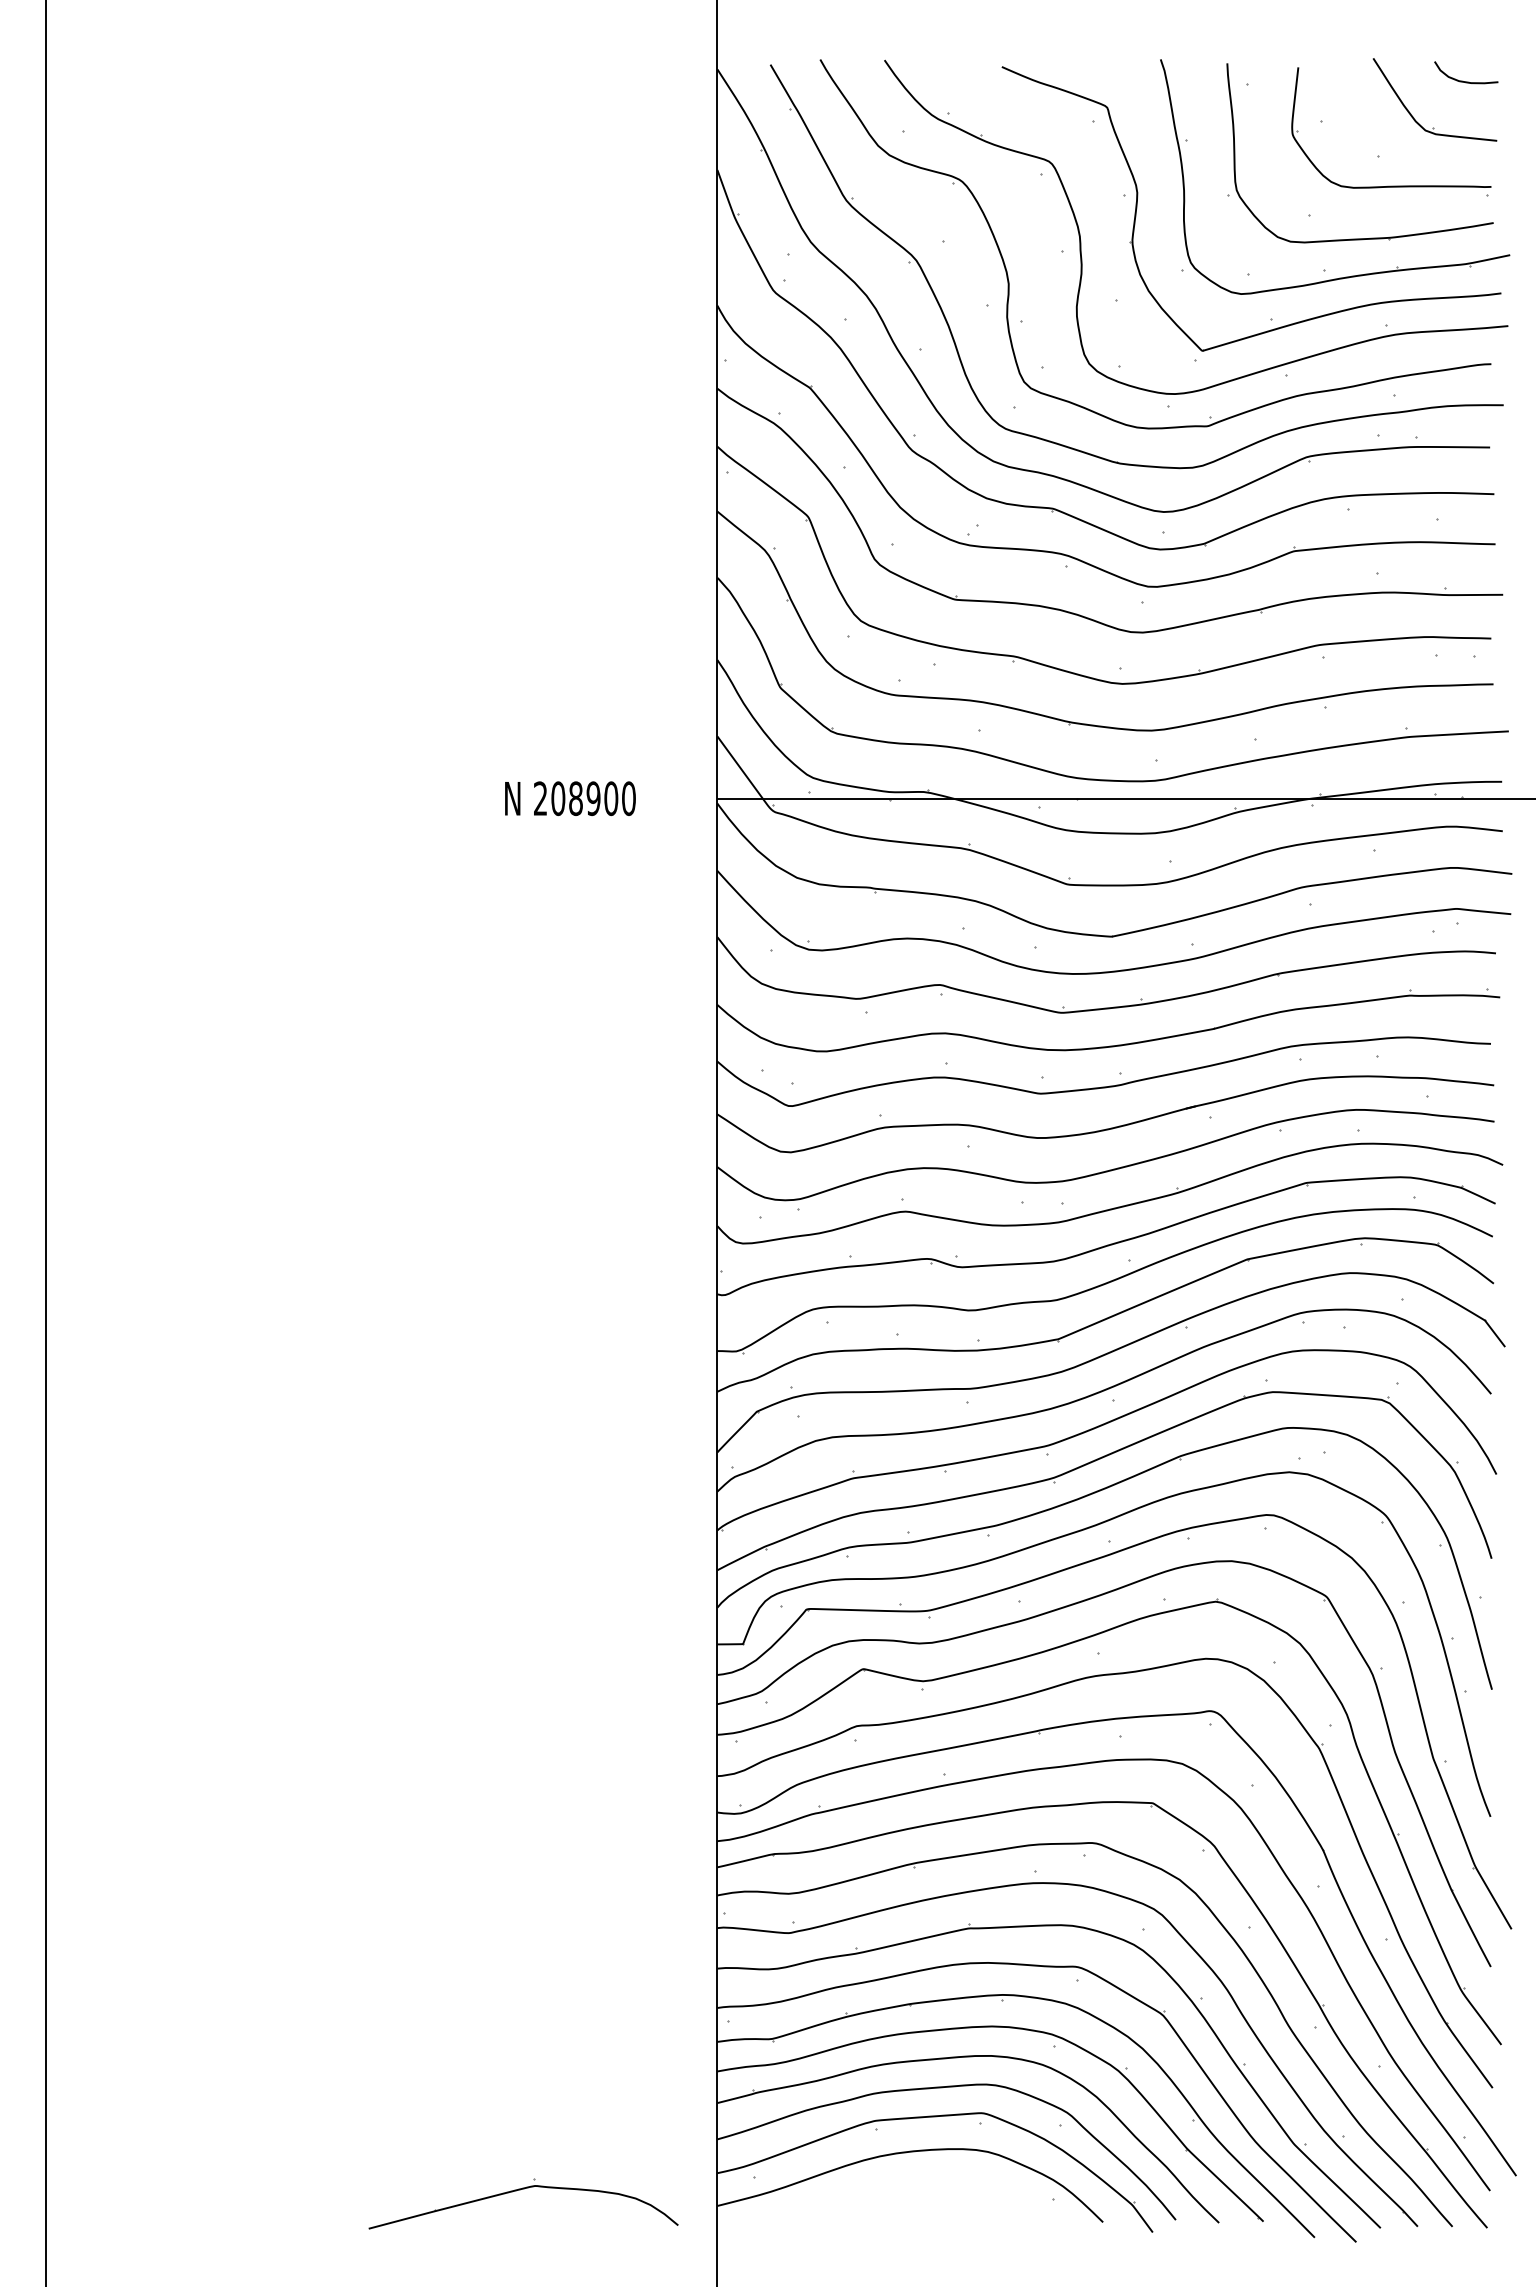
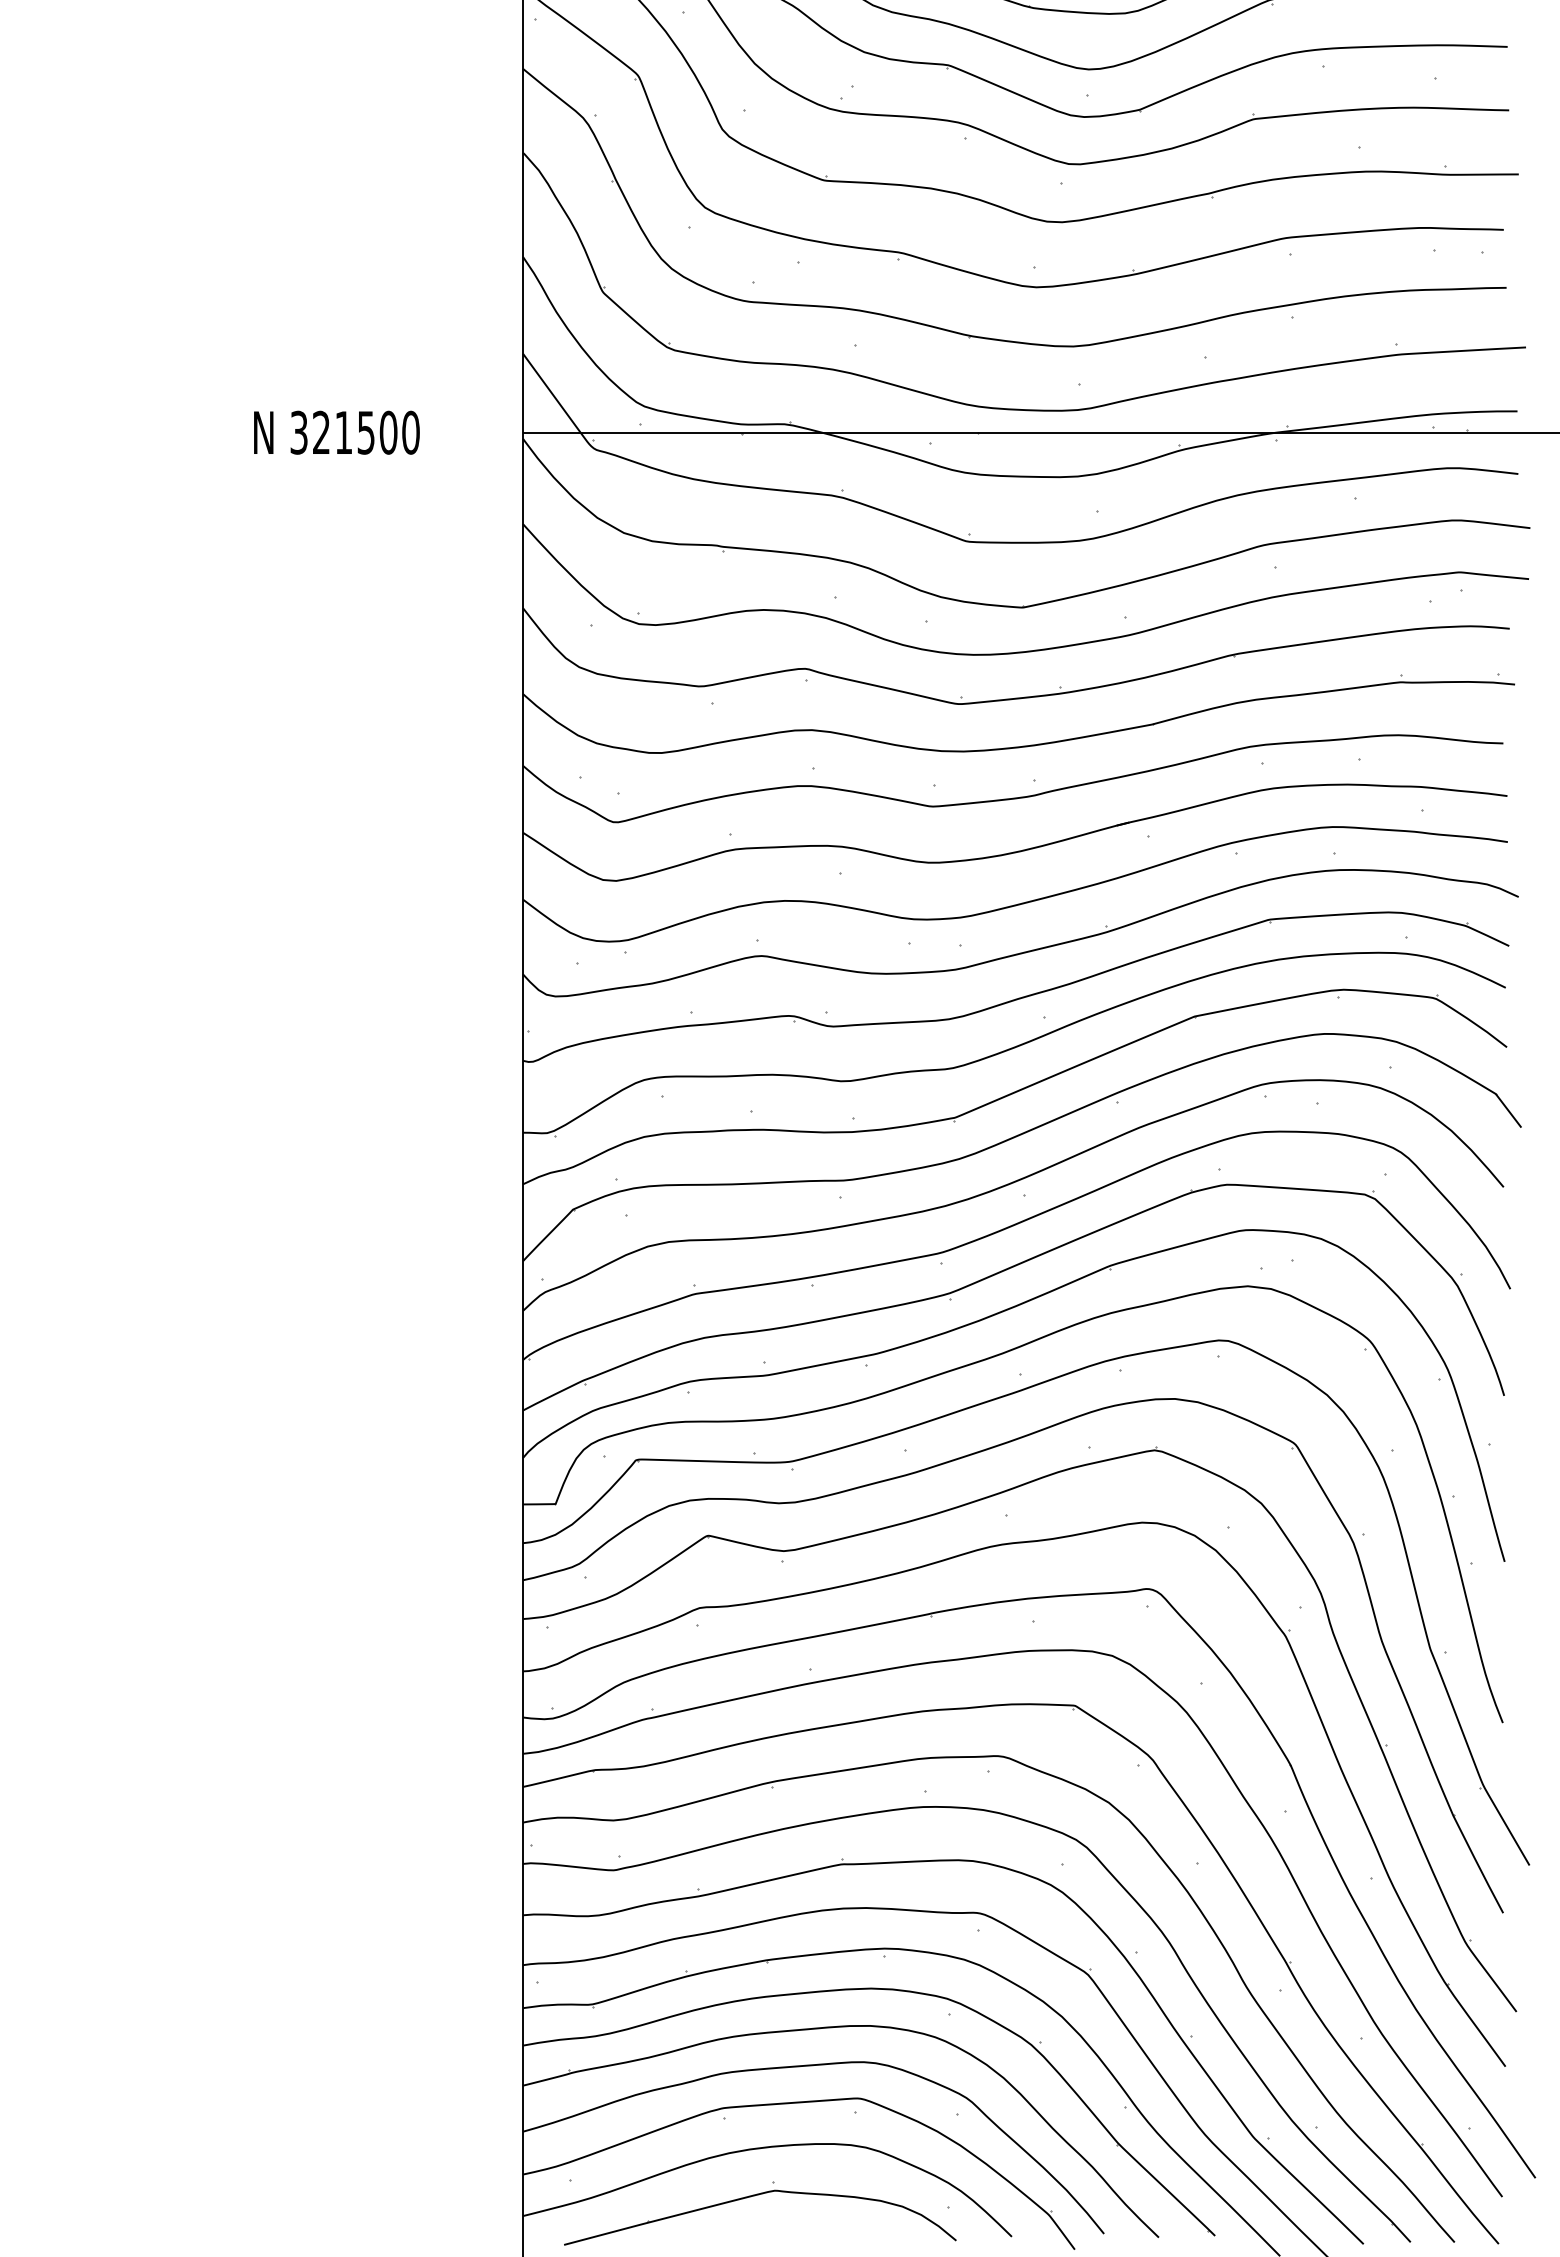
text: (567, 798) -> (333, 432), 208900 -> 321500
part: (520, 2190) -> (756, 2196), moved

